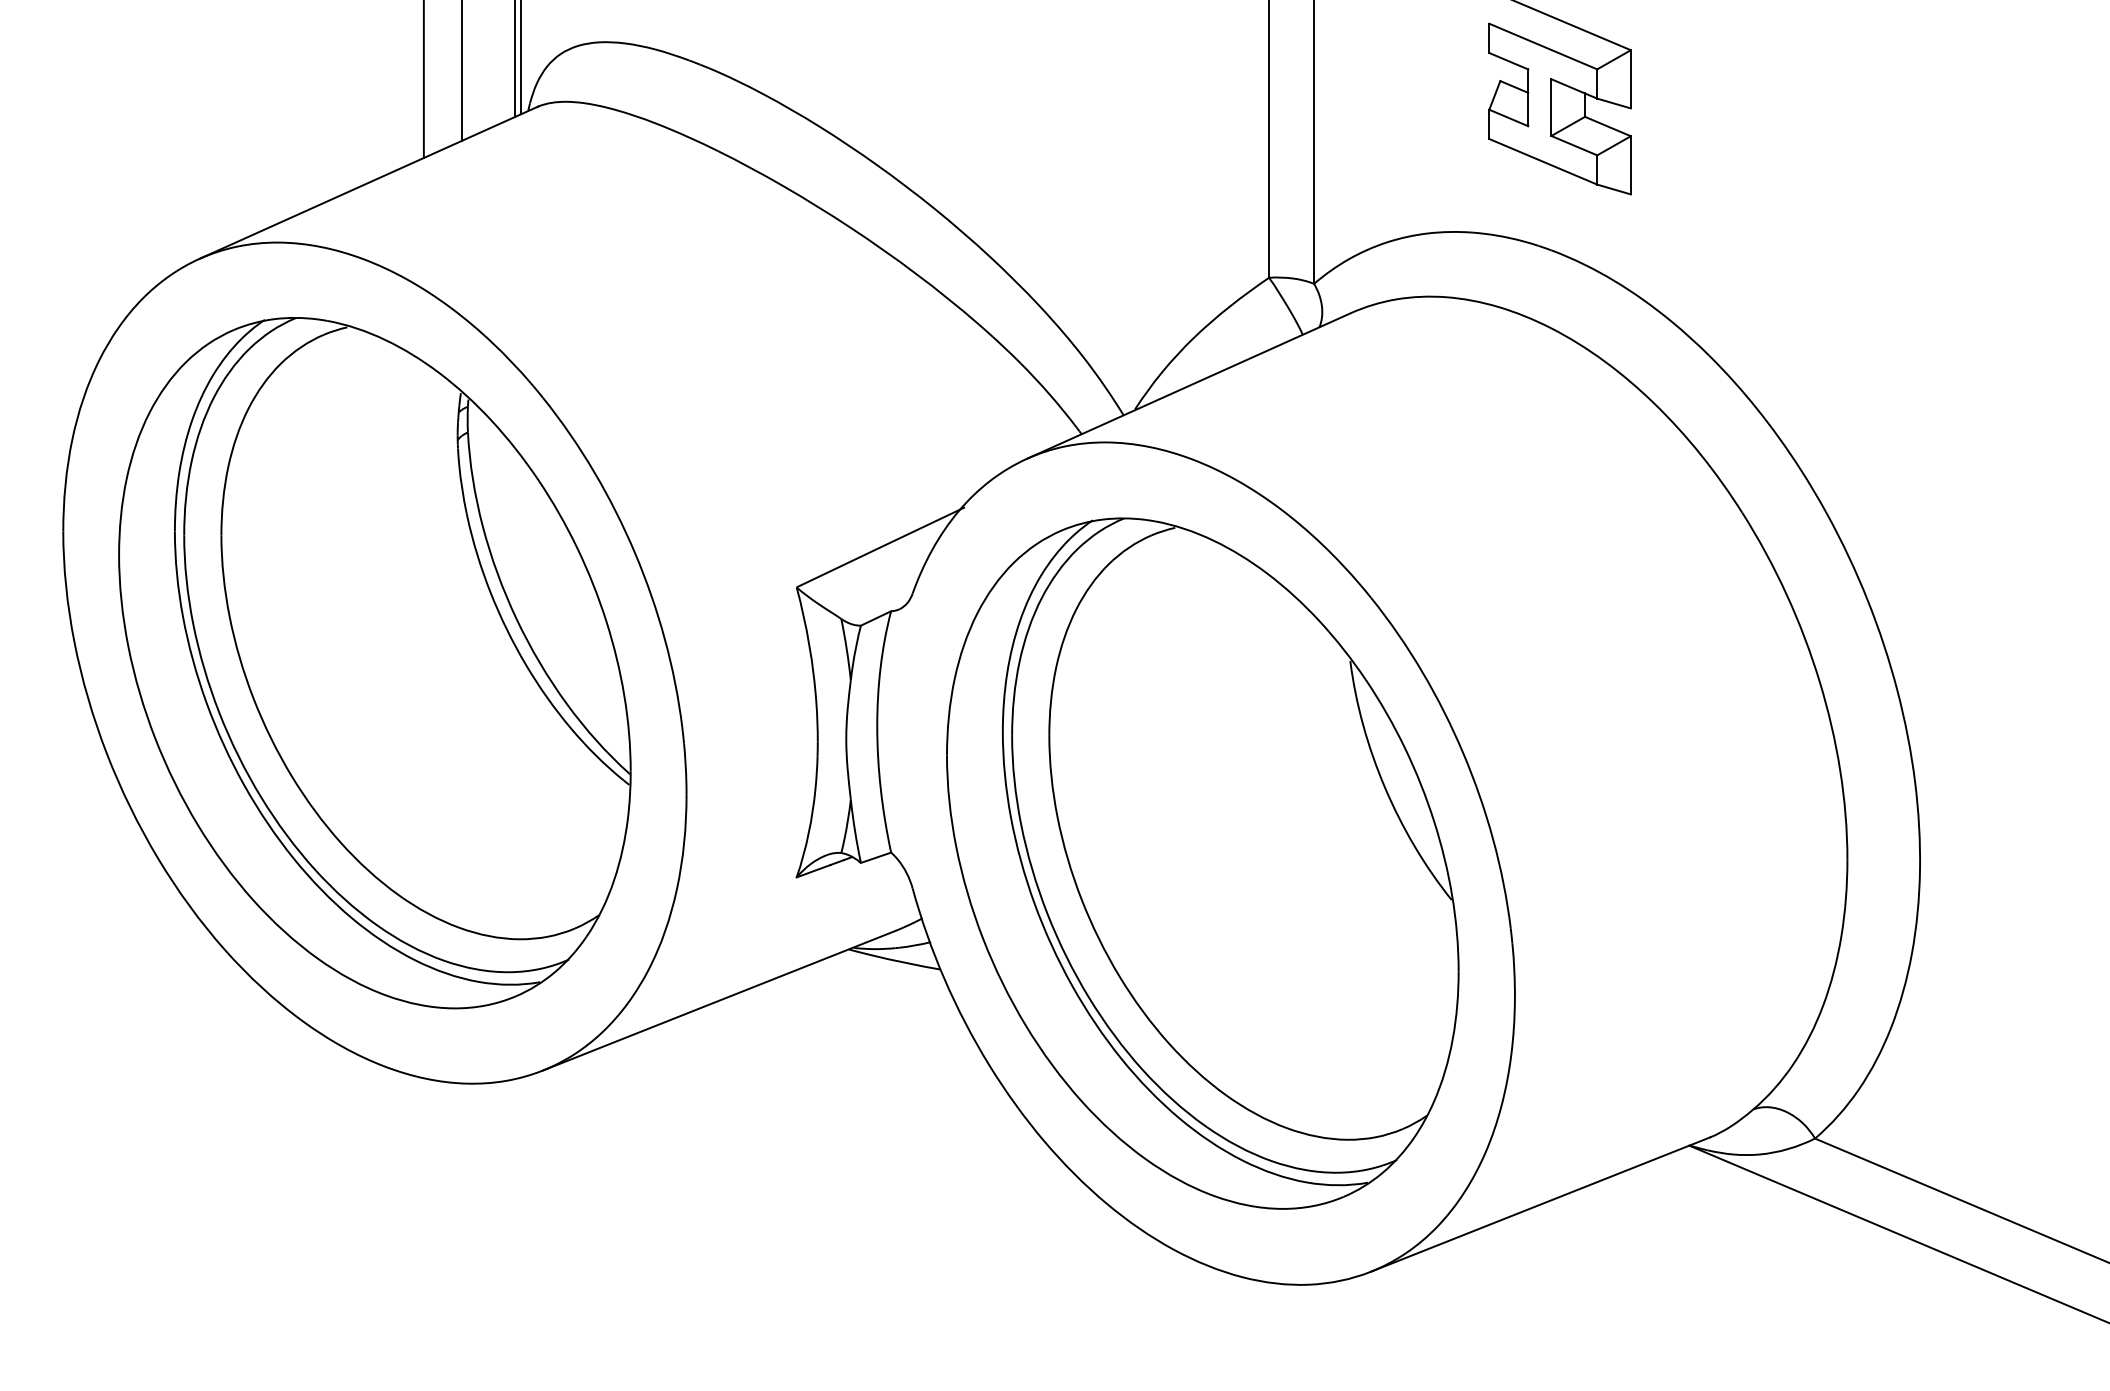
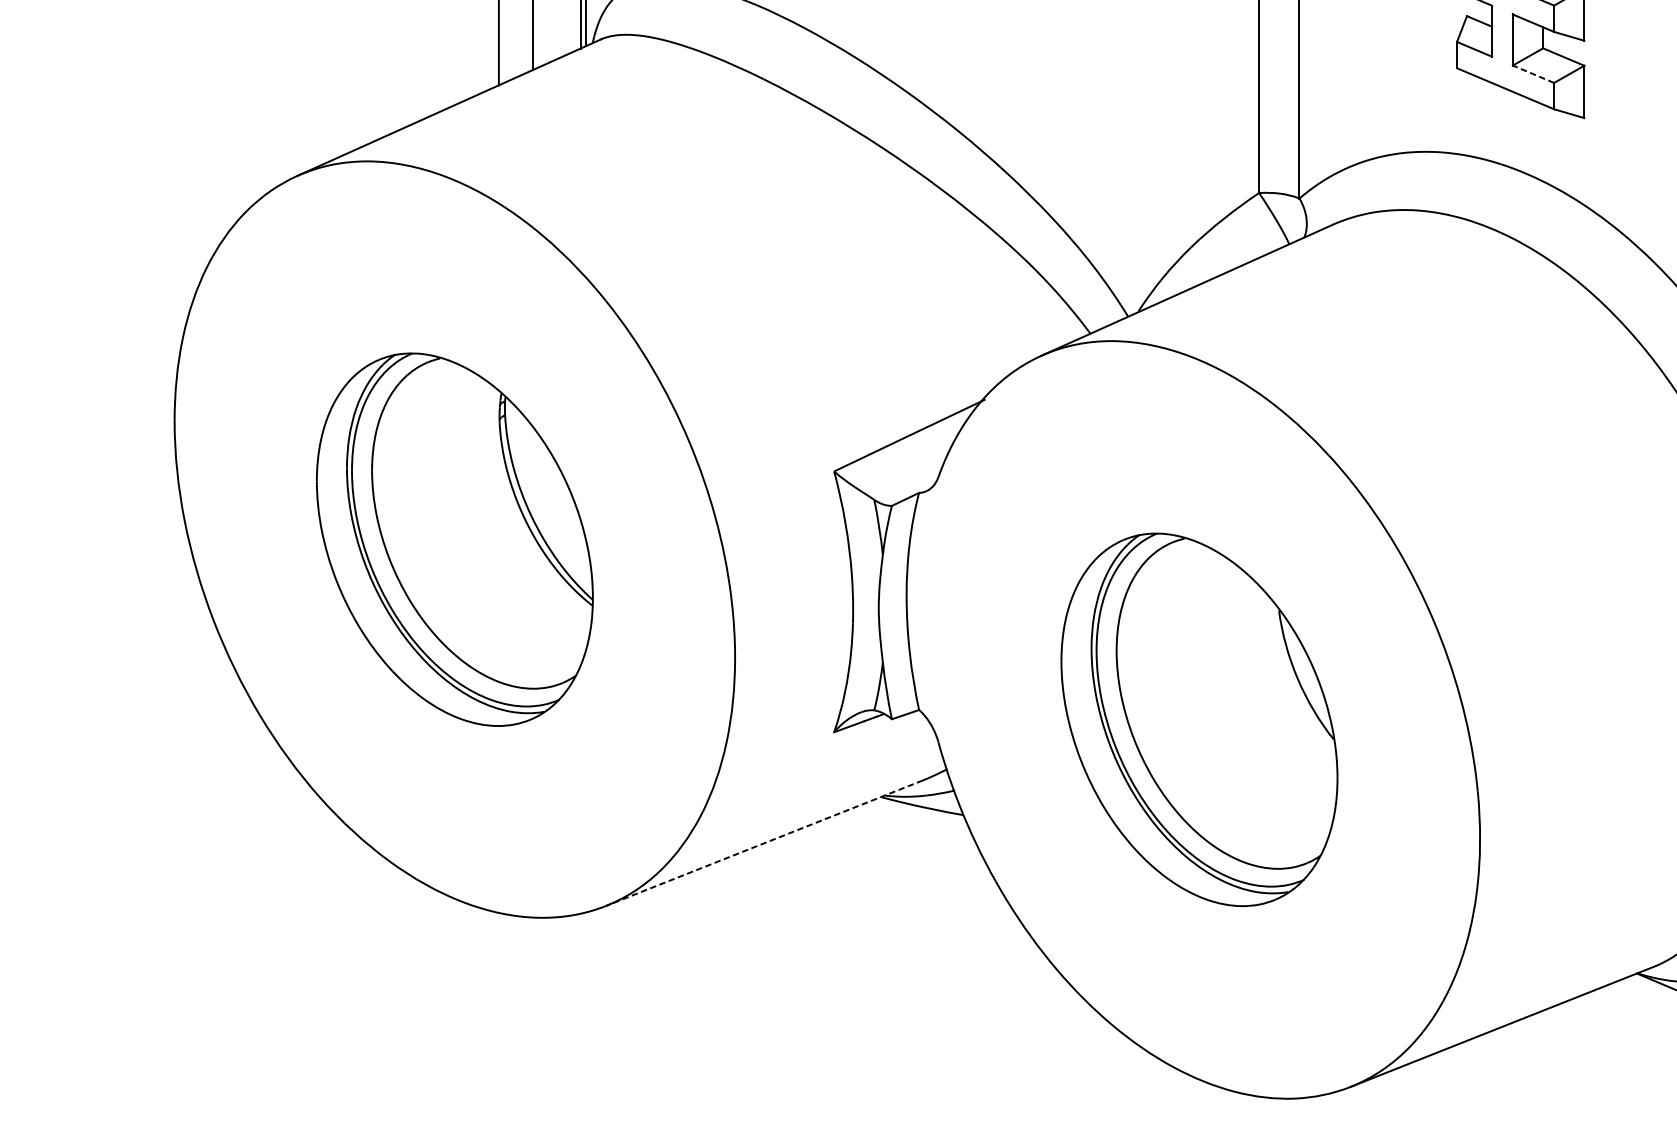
line: (1574, 145) -> (1533, 74), solid -> dashed
part: (374, 663) -> (454, 539), size x0.6
part: (1202, 863) -> (1199, 719), size x0.6
line: (718, 1000) -> (763, 842), solid -> dashed

